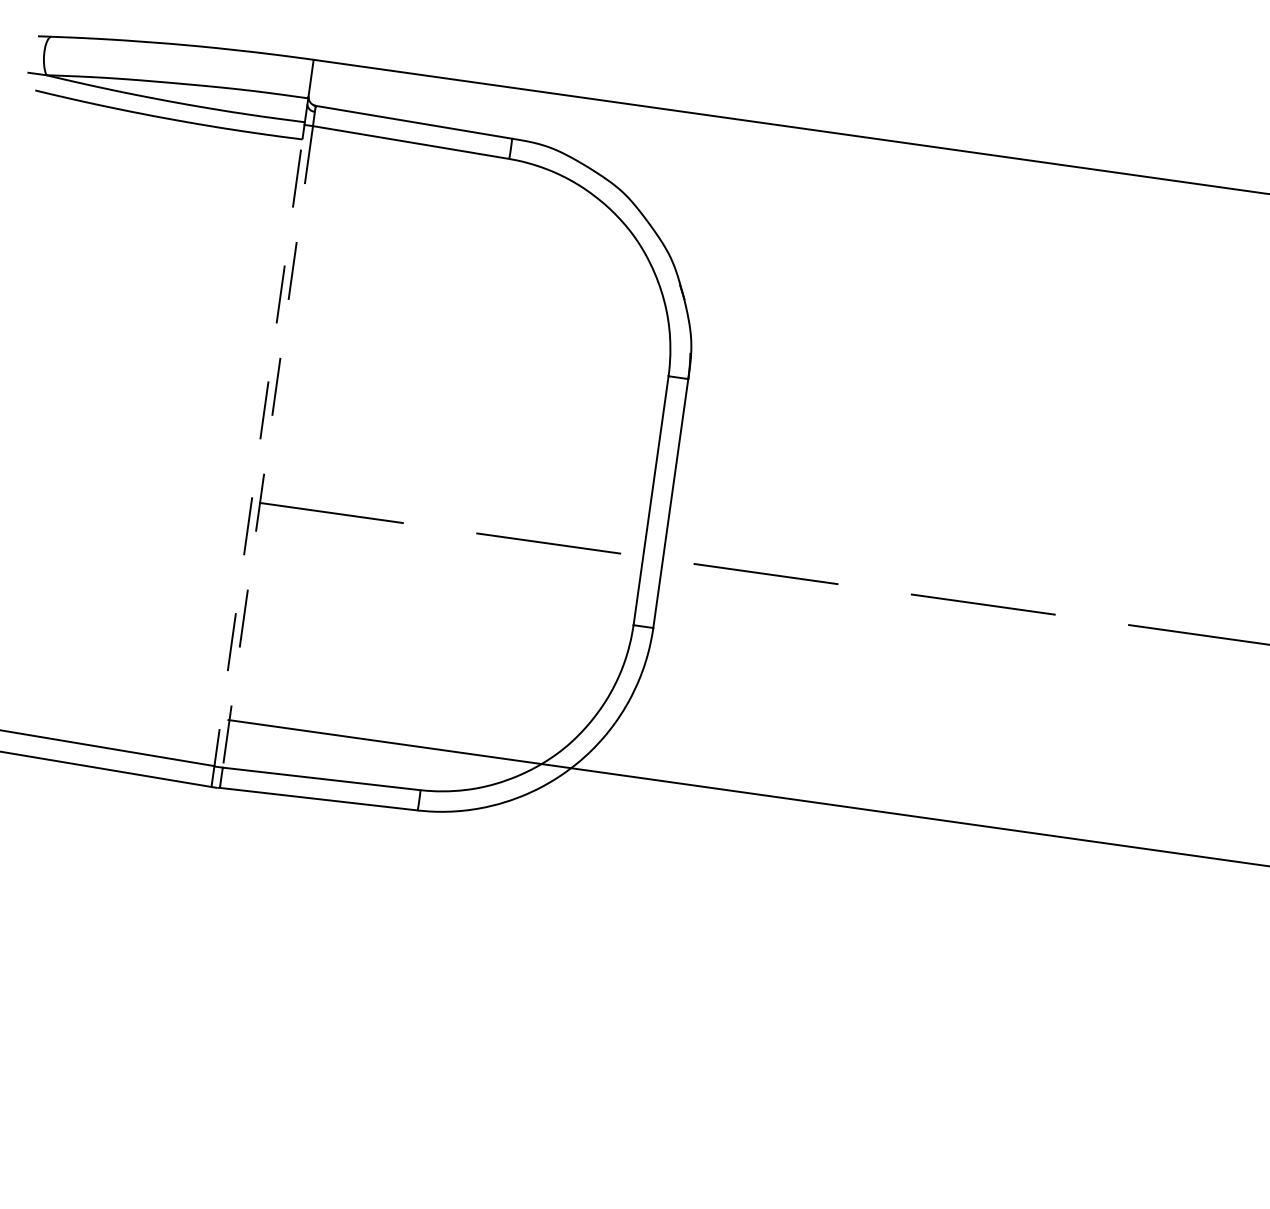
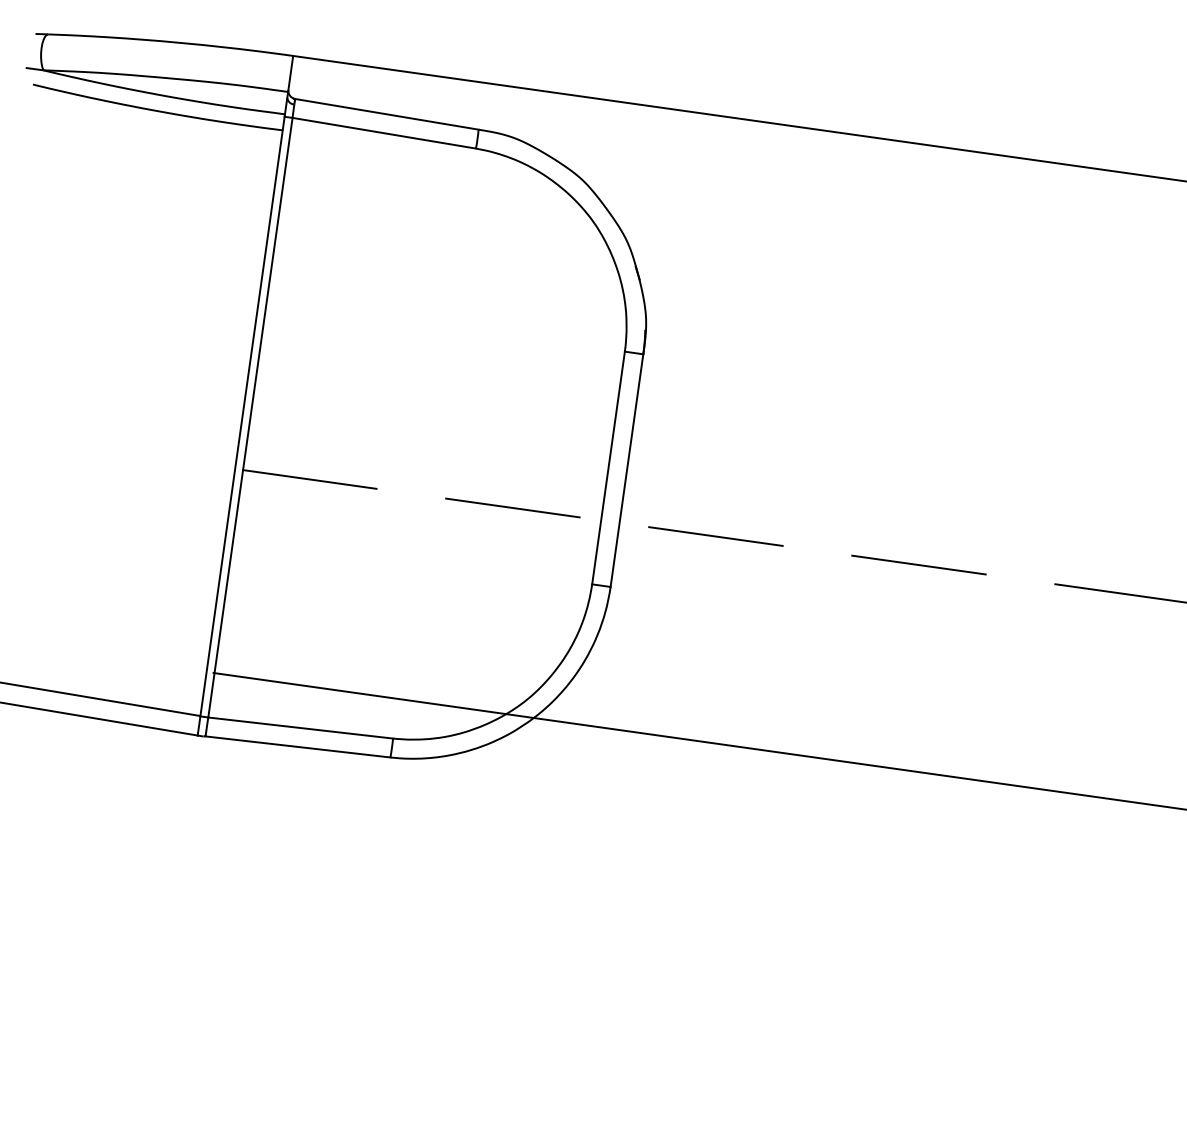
line: (267, 446) -> (250, 417), dashed -> solid
line: (257, 463) -> (240, 433), dashed -> solid

